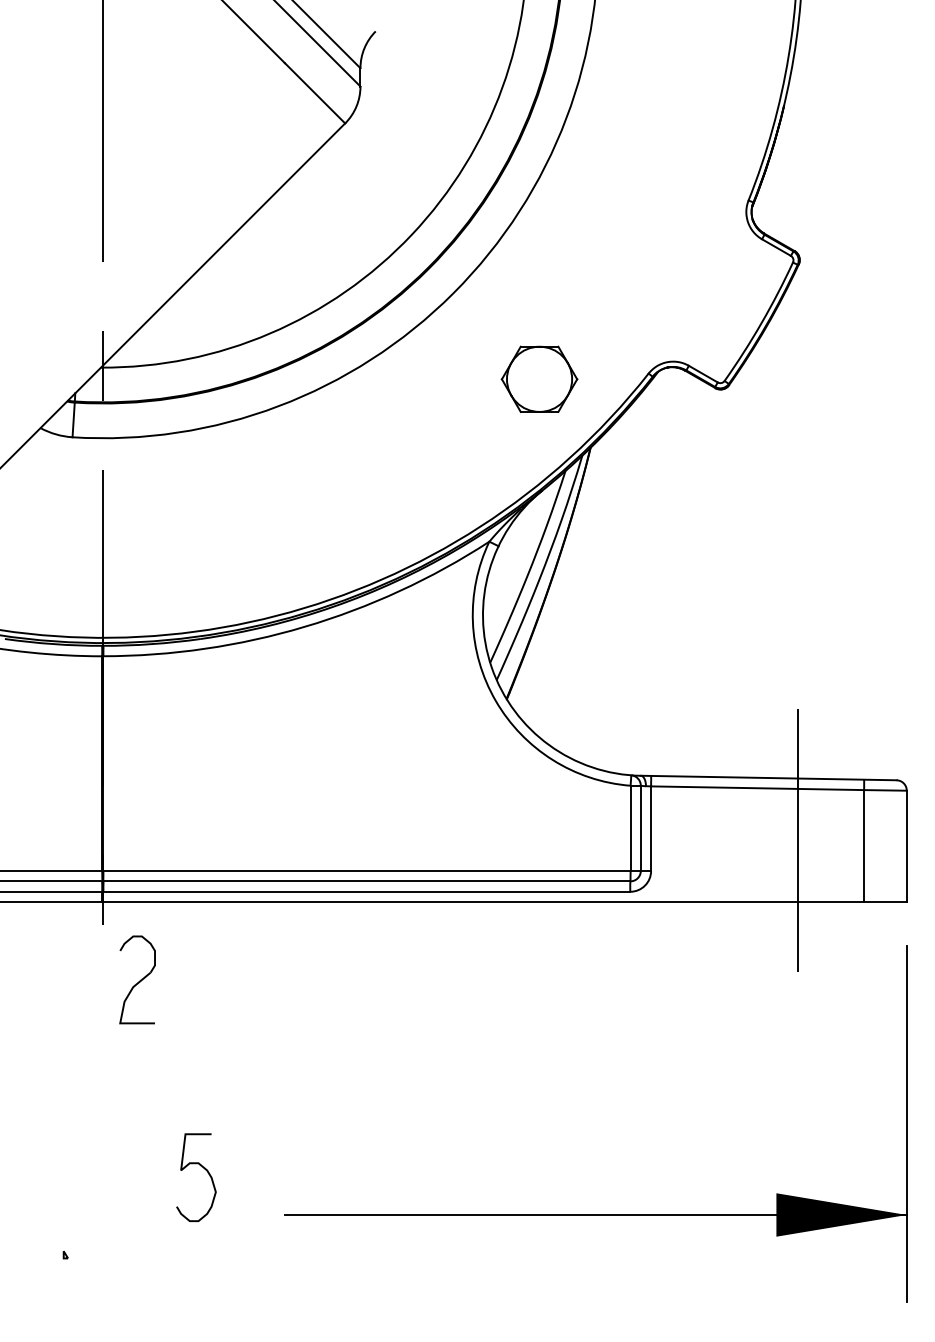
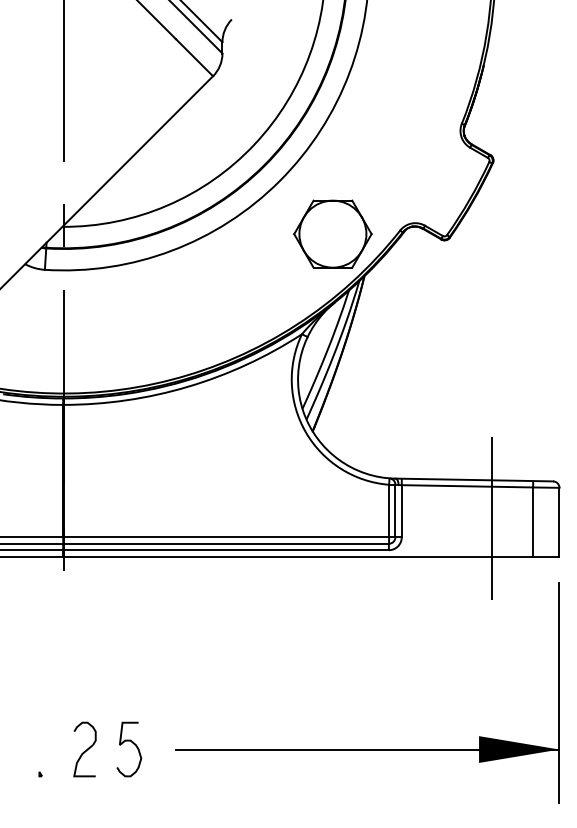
part: (538, 378) -> (332, 233), size x1.67
part: (136, 979) -> (84, 749), moved
curve: (203, 1169) -> (133, 744), moved

